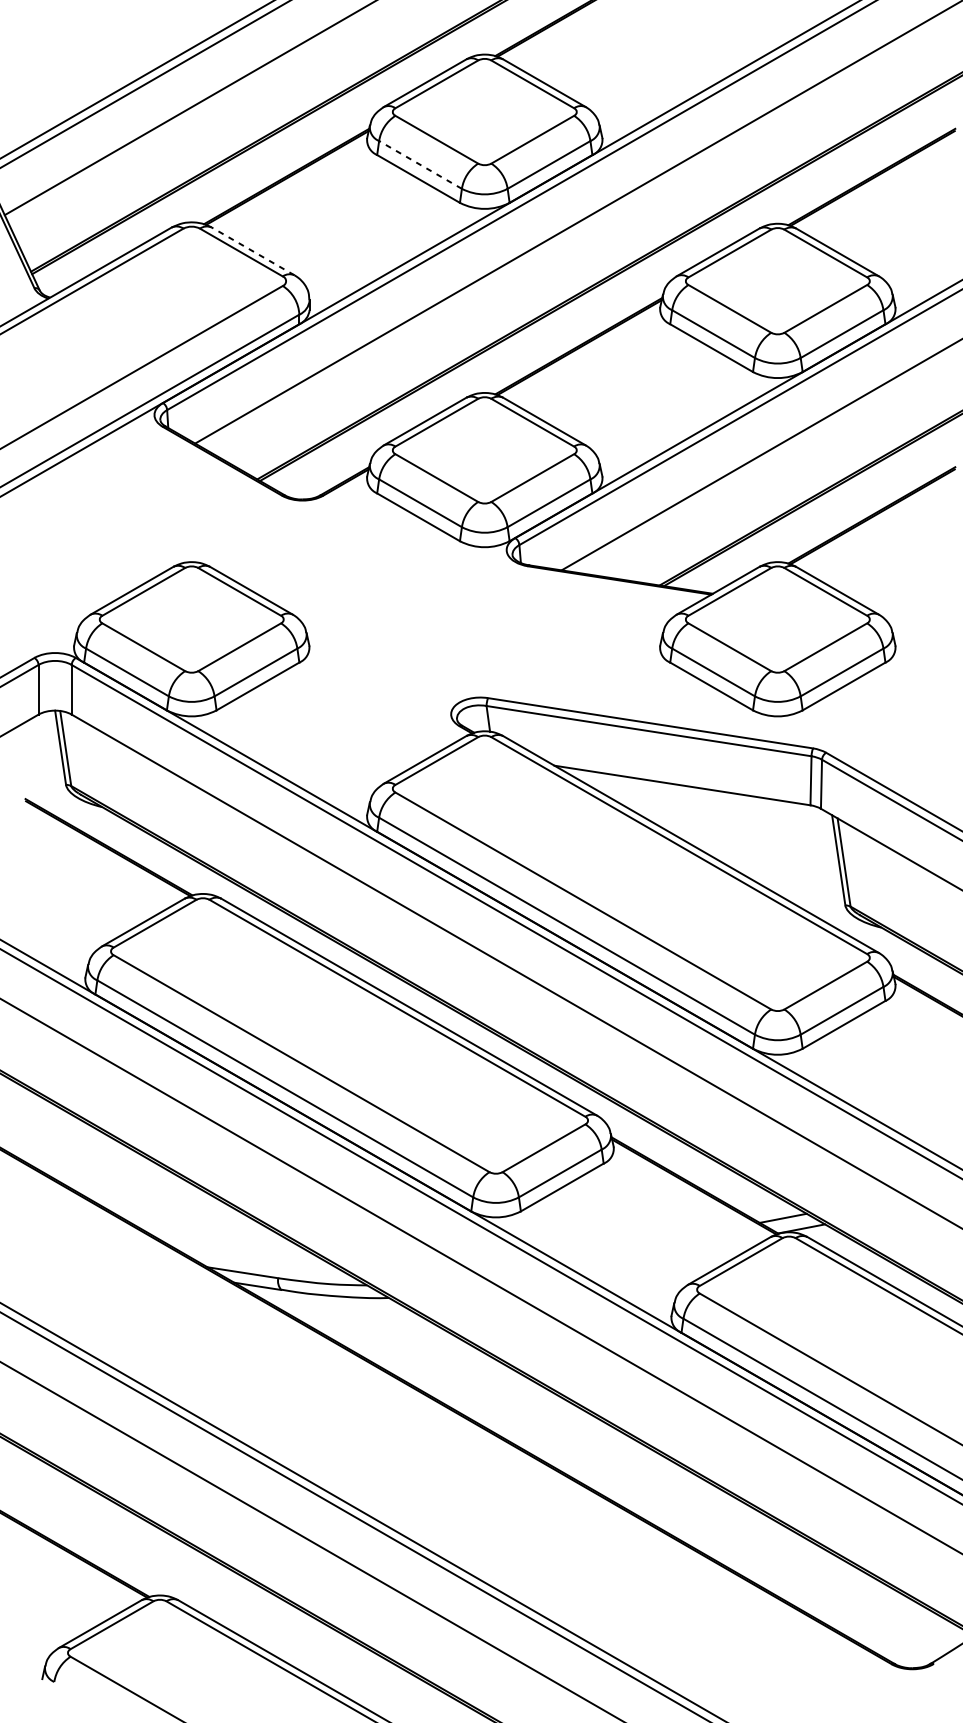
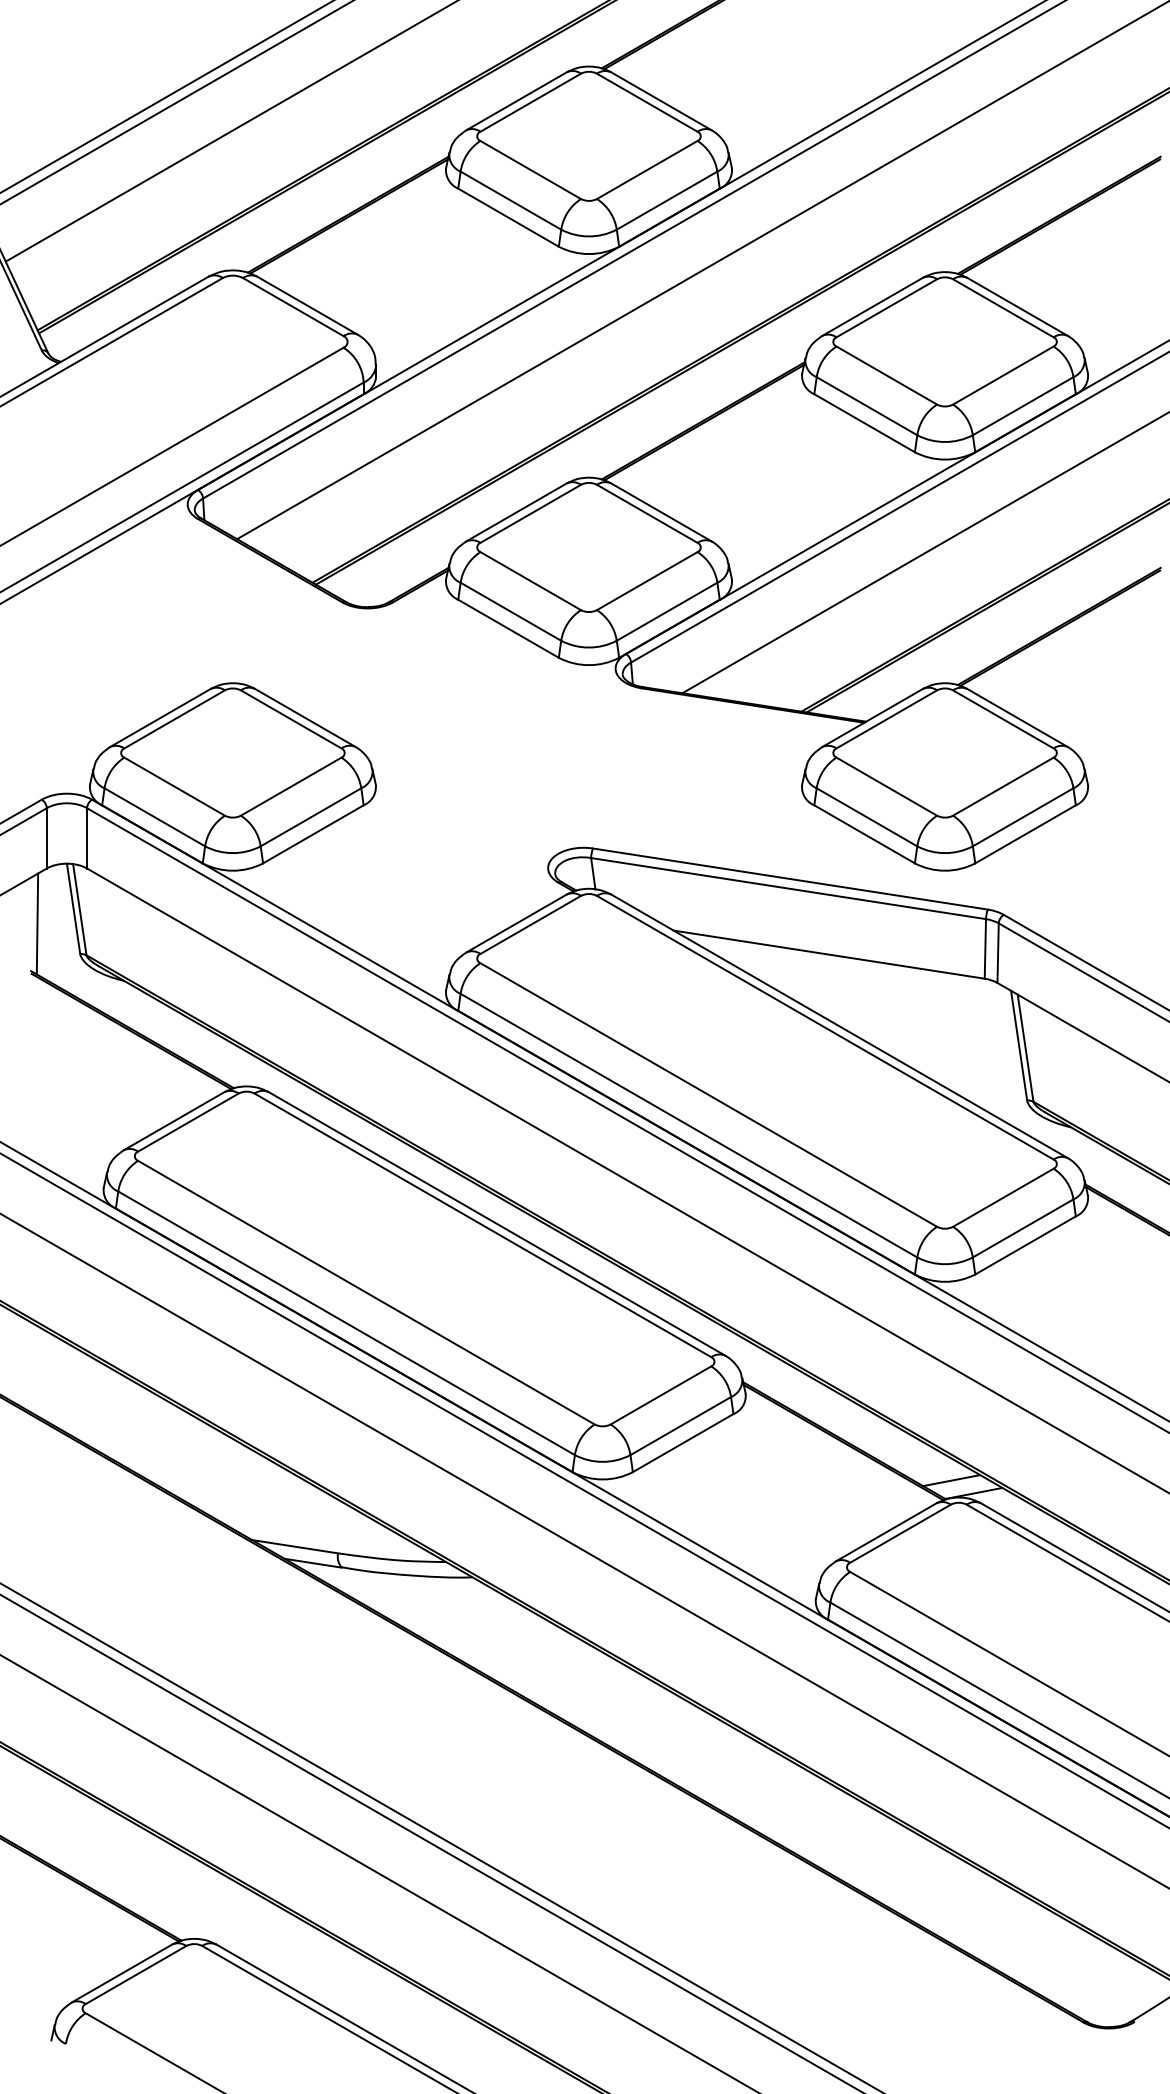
line: (420, 164) -> (510, 200), dashed -> solid
line: (253, 251) -> (307, 305), dashed -> solid
line: (30, 759) -> (37, 923), added

